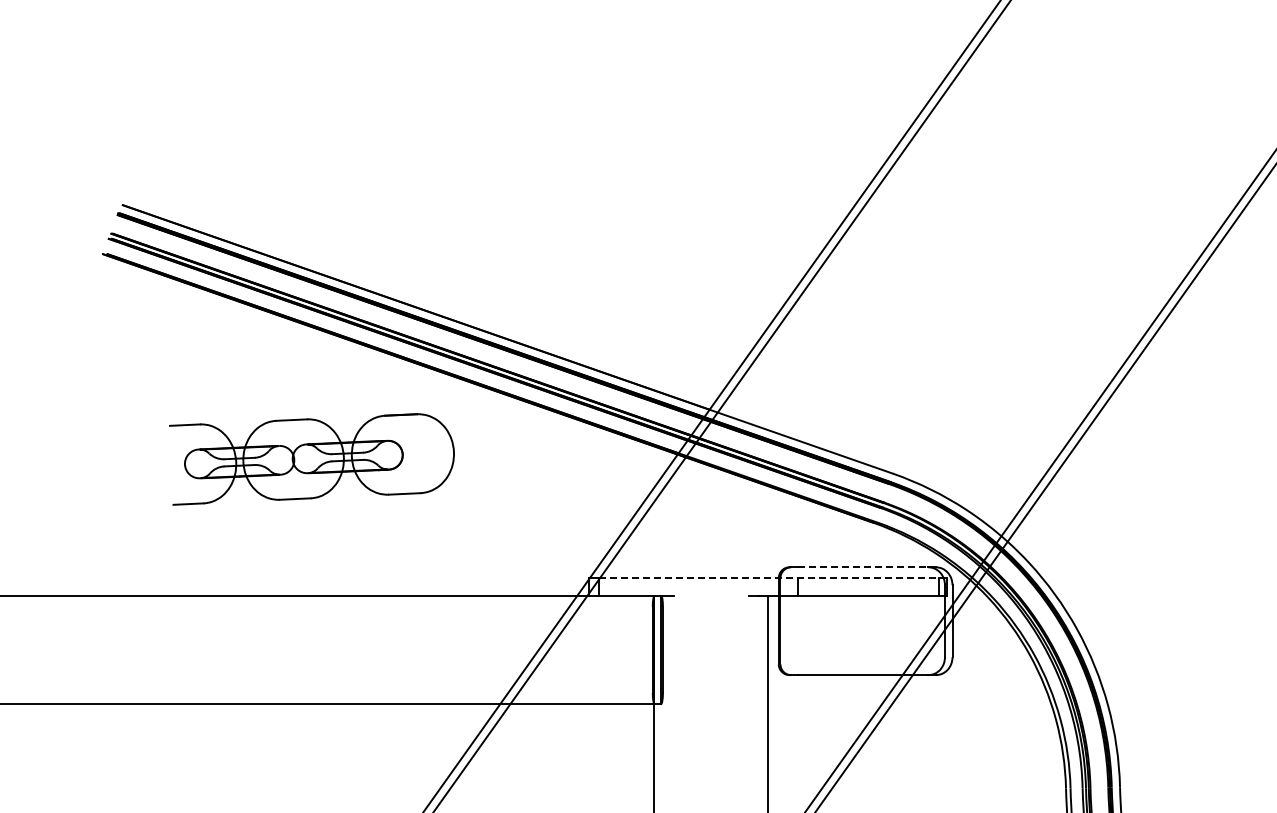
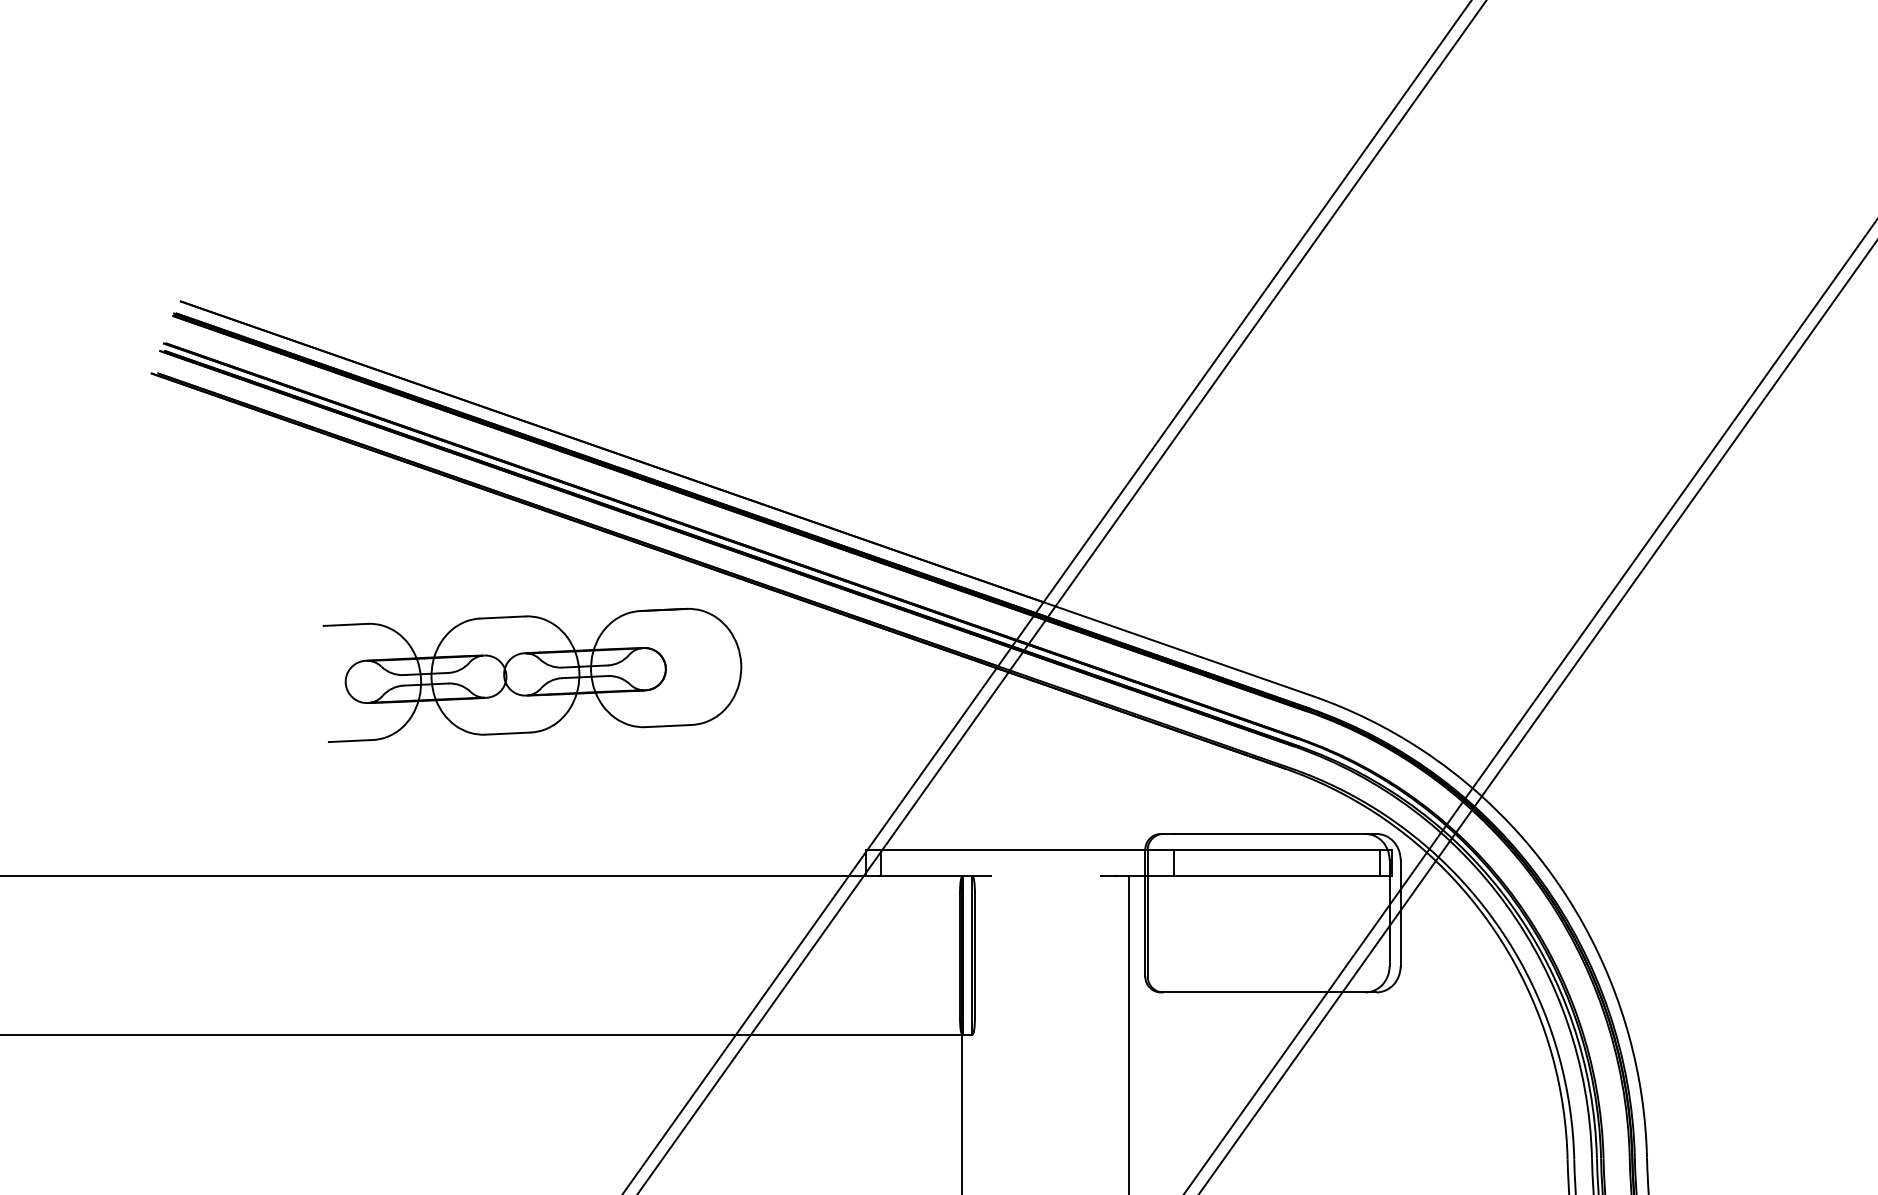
part: (311, 459) -> (531, 675), moved
line: (863, 567) -> (1269, 834), dashed -> solid
line: (772, 578) -> (1136, 850), dashed -> solid

